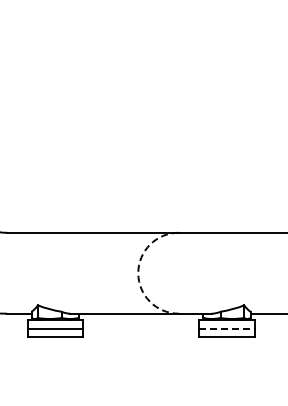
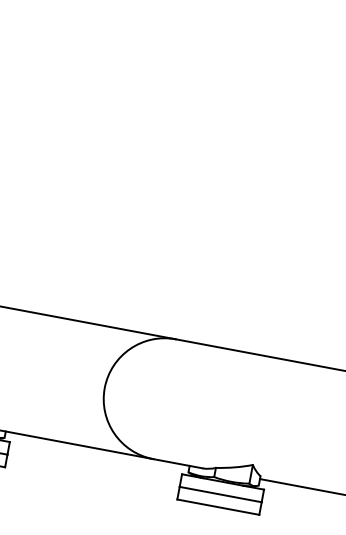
arc: (138, 273) -> (105, 388), dashed -> solid
line: (226, 328) -> (220, 494), dashed -> solid

